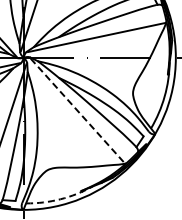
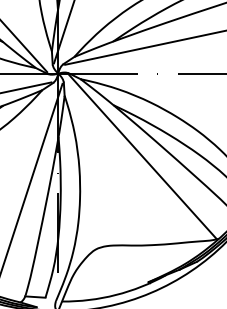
line: (78, 111) -> (144, 157), dashed -> solid
arc: (60, 199) -> (115, 295), dashed -> solid

